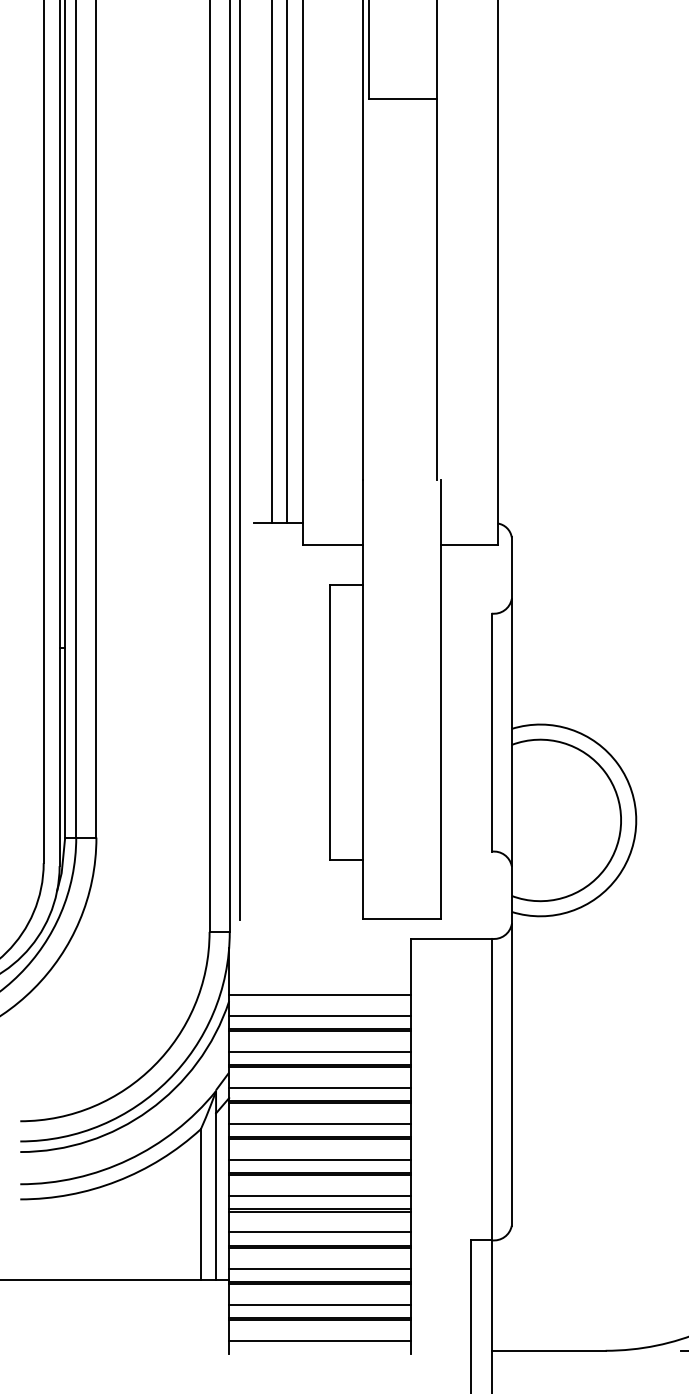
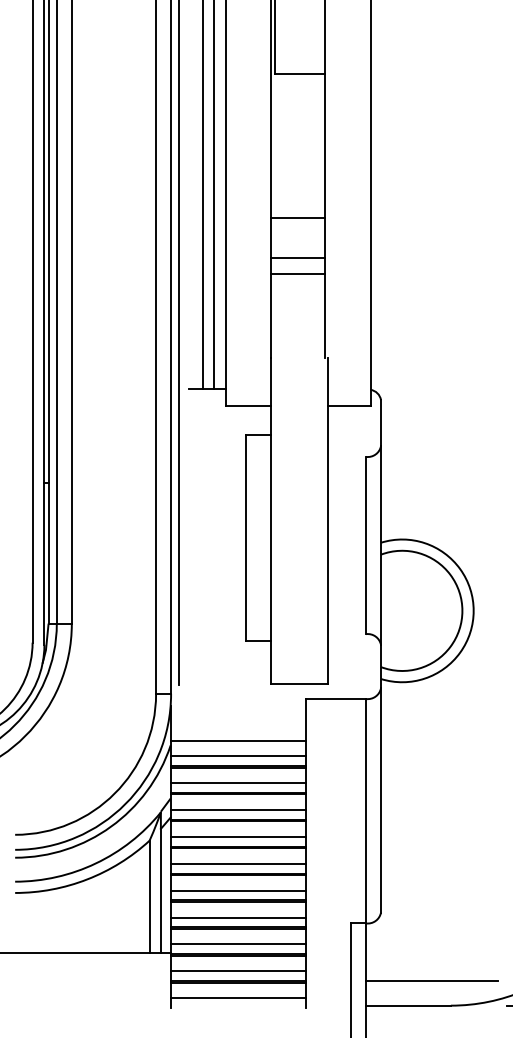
line: (399, 291) -> (297, 217), added
line: (399, 347) -> (297, 258), added
line: (399, 367) -> (297, 273), added
line: (579, 1318) -> (431, 981), added

